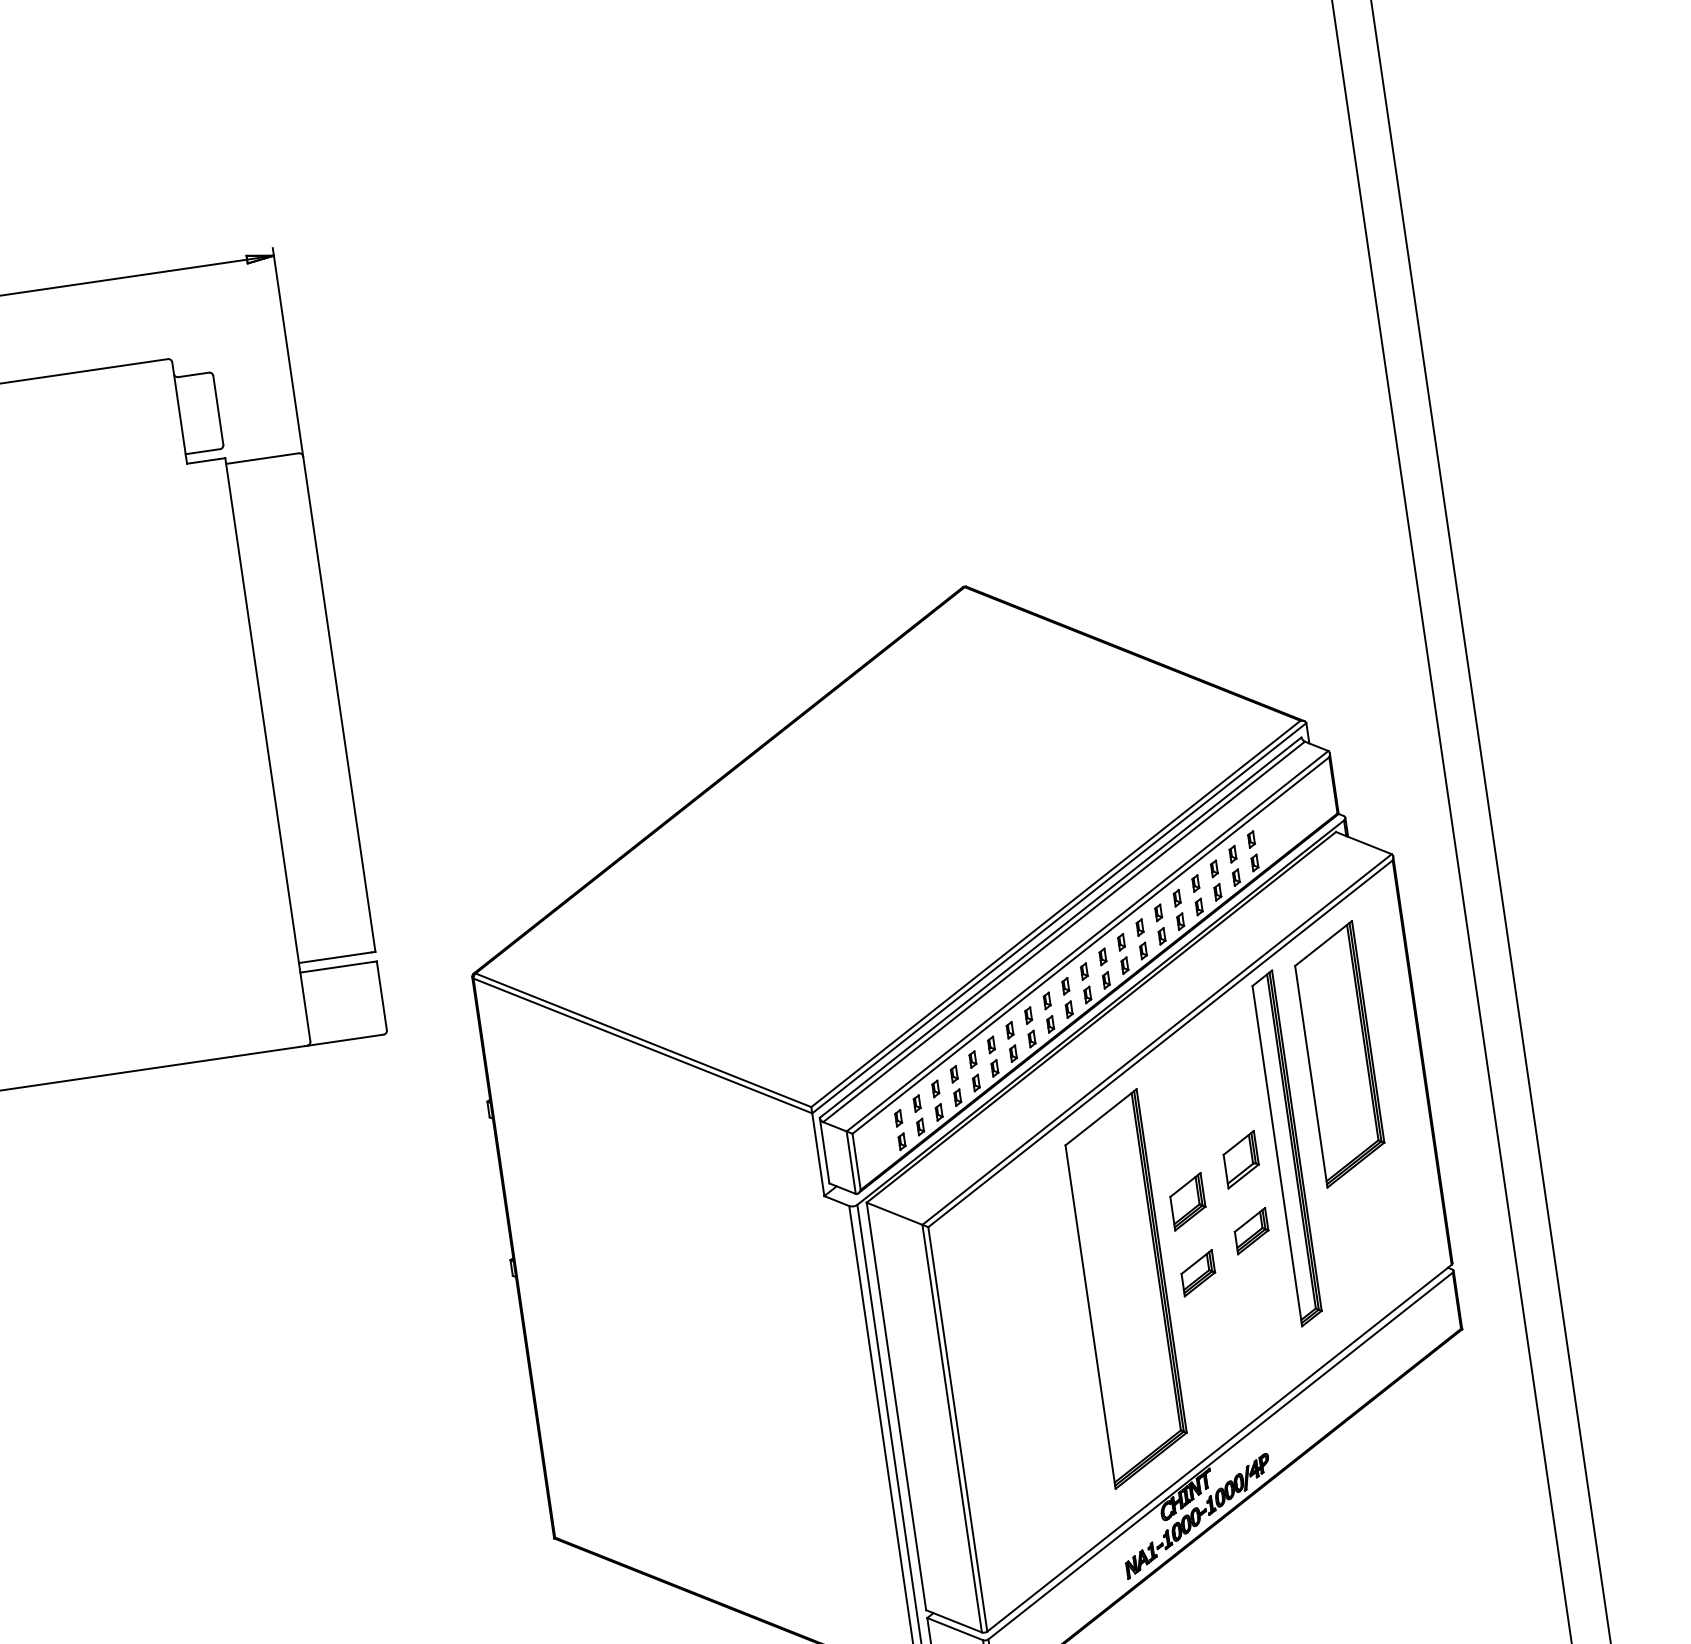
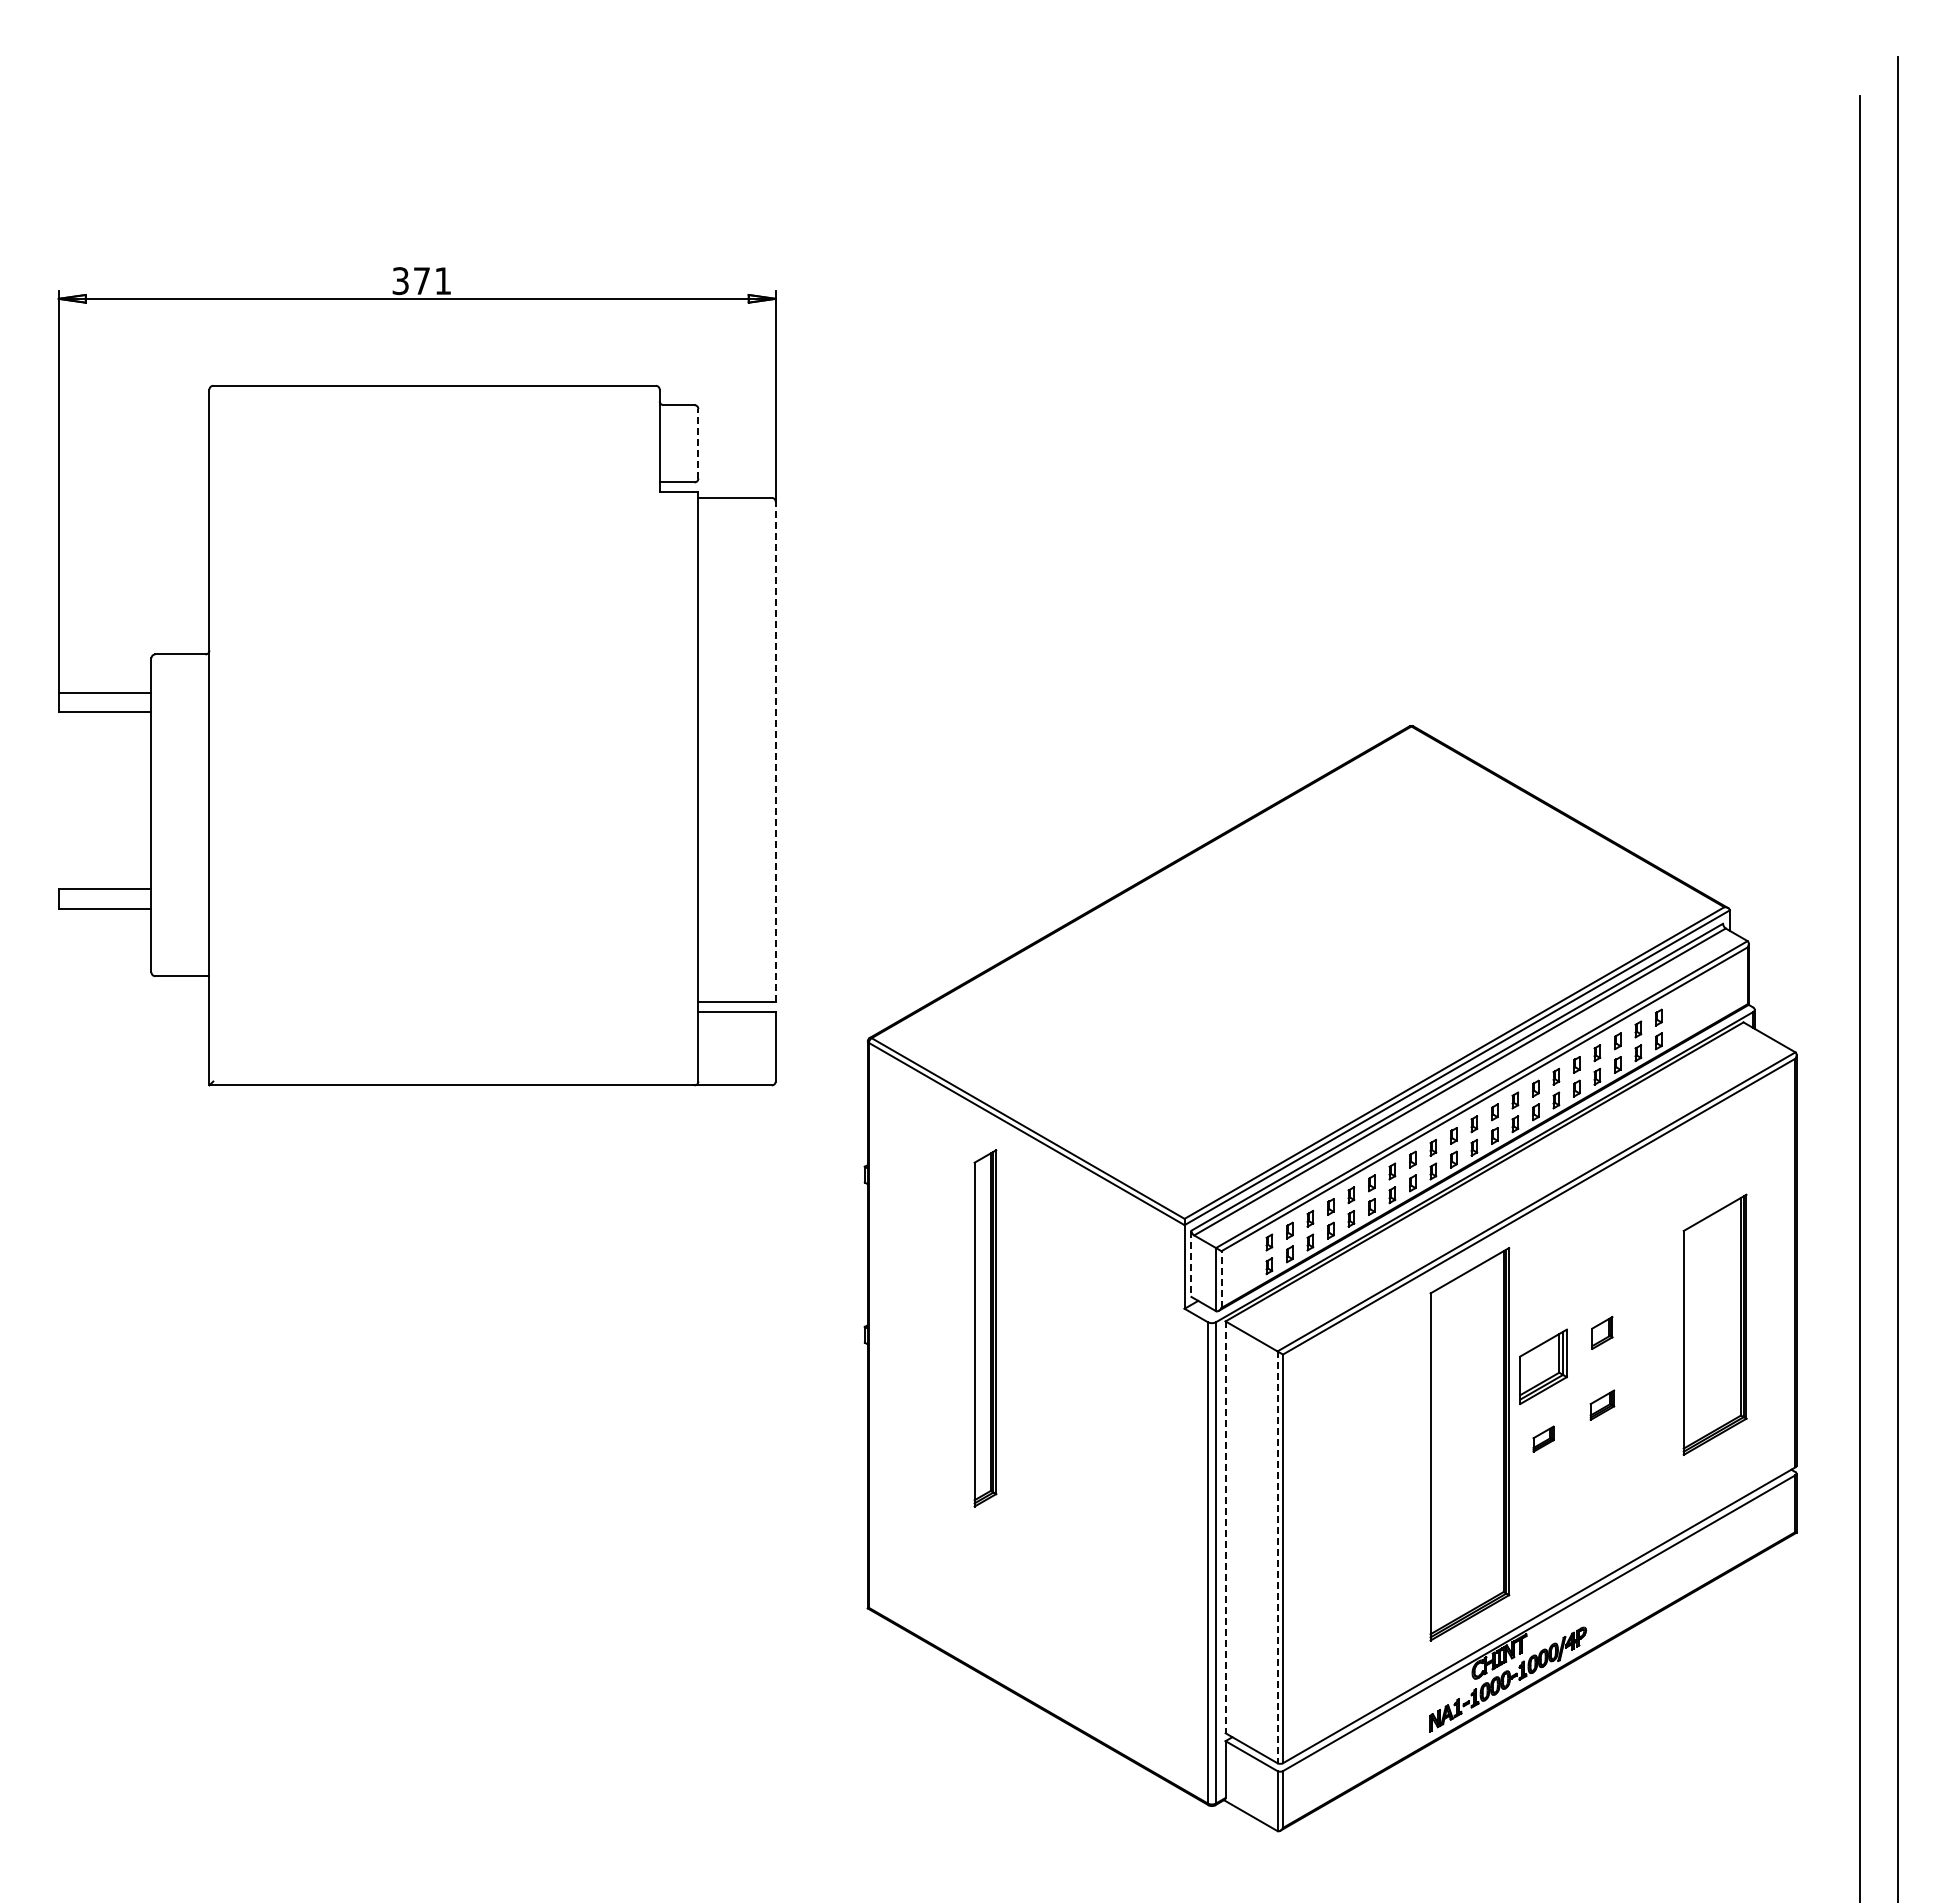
line: (218, 410) -> (698, 443), solid -> dashed
line: (339, 703) -> (775, 751), solid -> dashed
part: (1339, 1054) -> (1714, 1324), moved
part: (1287, 1148) -> (985, 1328), moved
line: (824, 1151) -> (1191, 1264), solid -> dashed
part: (1241, 1159) -> (1602, 1332), size x0.6
line: (856, 1161) -> (1221, 1279), solid -> dashed
part: (1187, 1201) -> (1543, 1366), size x1.4
part: (1251, 1231) -> (1602, 1405), size x0.7
part: (1198, 1273) -> (1543, 1439), size x0.6
line: (896, 1406) -> (1225, 1527), solid -> dashed
line: (952, 1428) -> (1277, 1557), solid -> dashed

